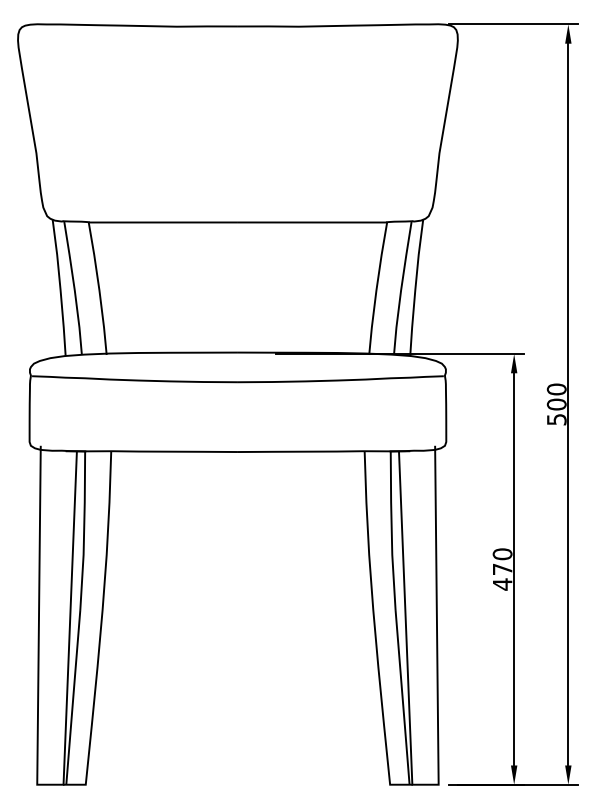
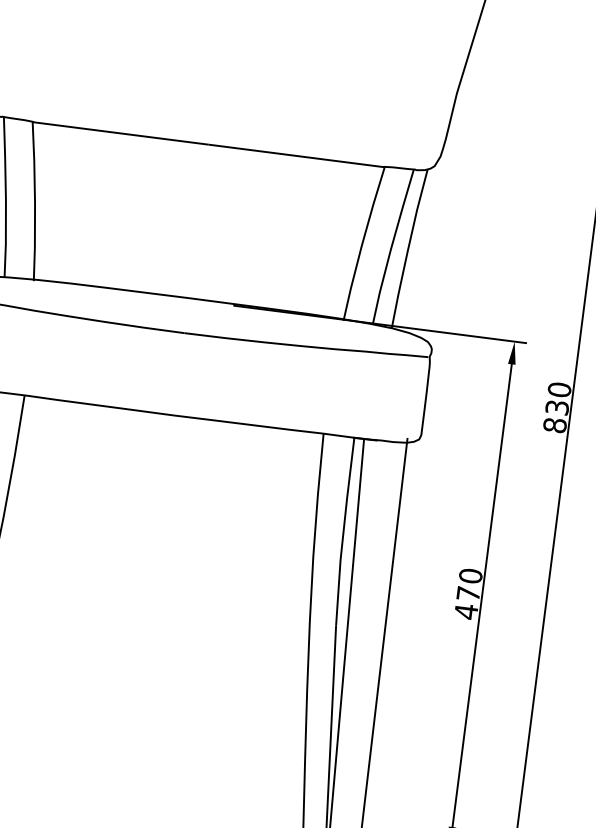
text: (556, 411) -> (555, 415), 500 -> 830

